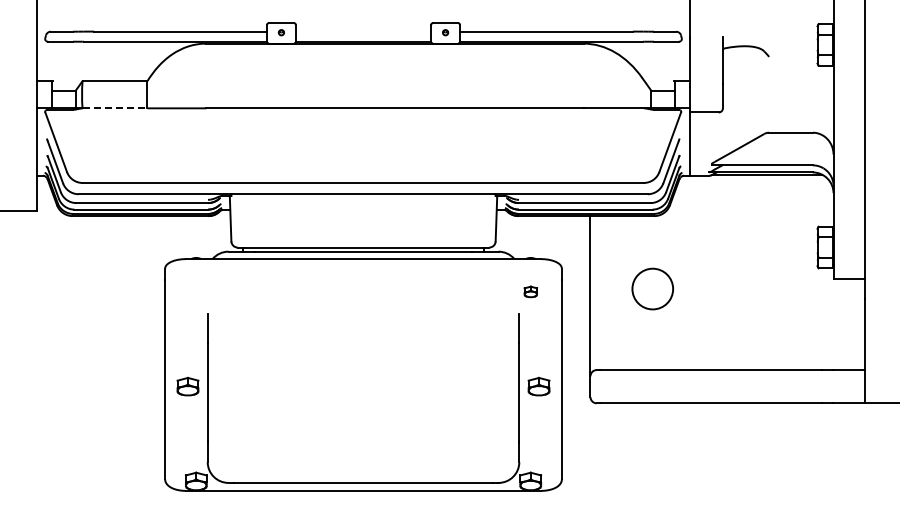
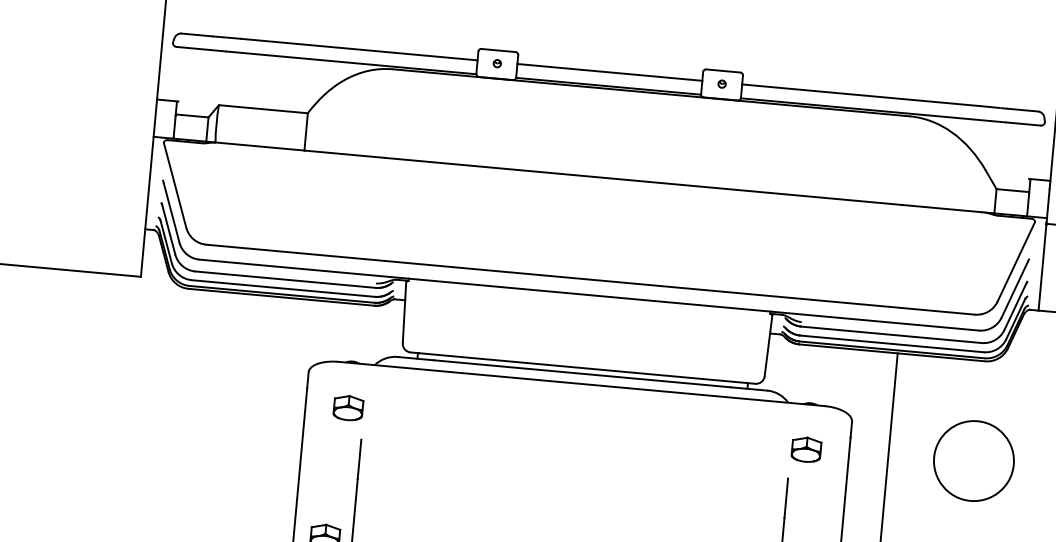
line: (363, 31) -> (609, 72), added
line: (115, 108) -> (260, 146), dashed -> solid
circle: (652, 288) -> (973, 460), size x1.43
part: (195, 291) -> (347, 407), added
part: (530, 291) -> (806, 449), size x1.67

